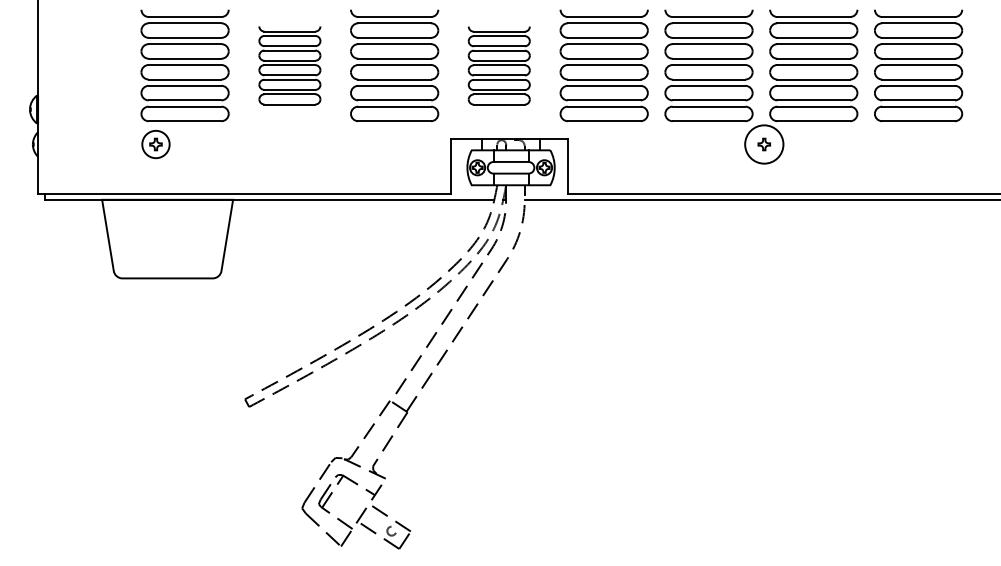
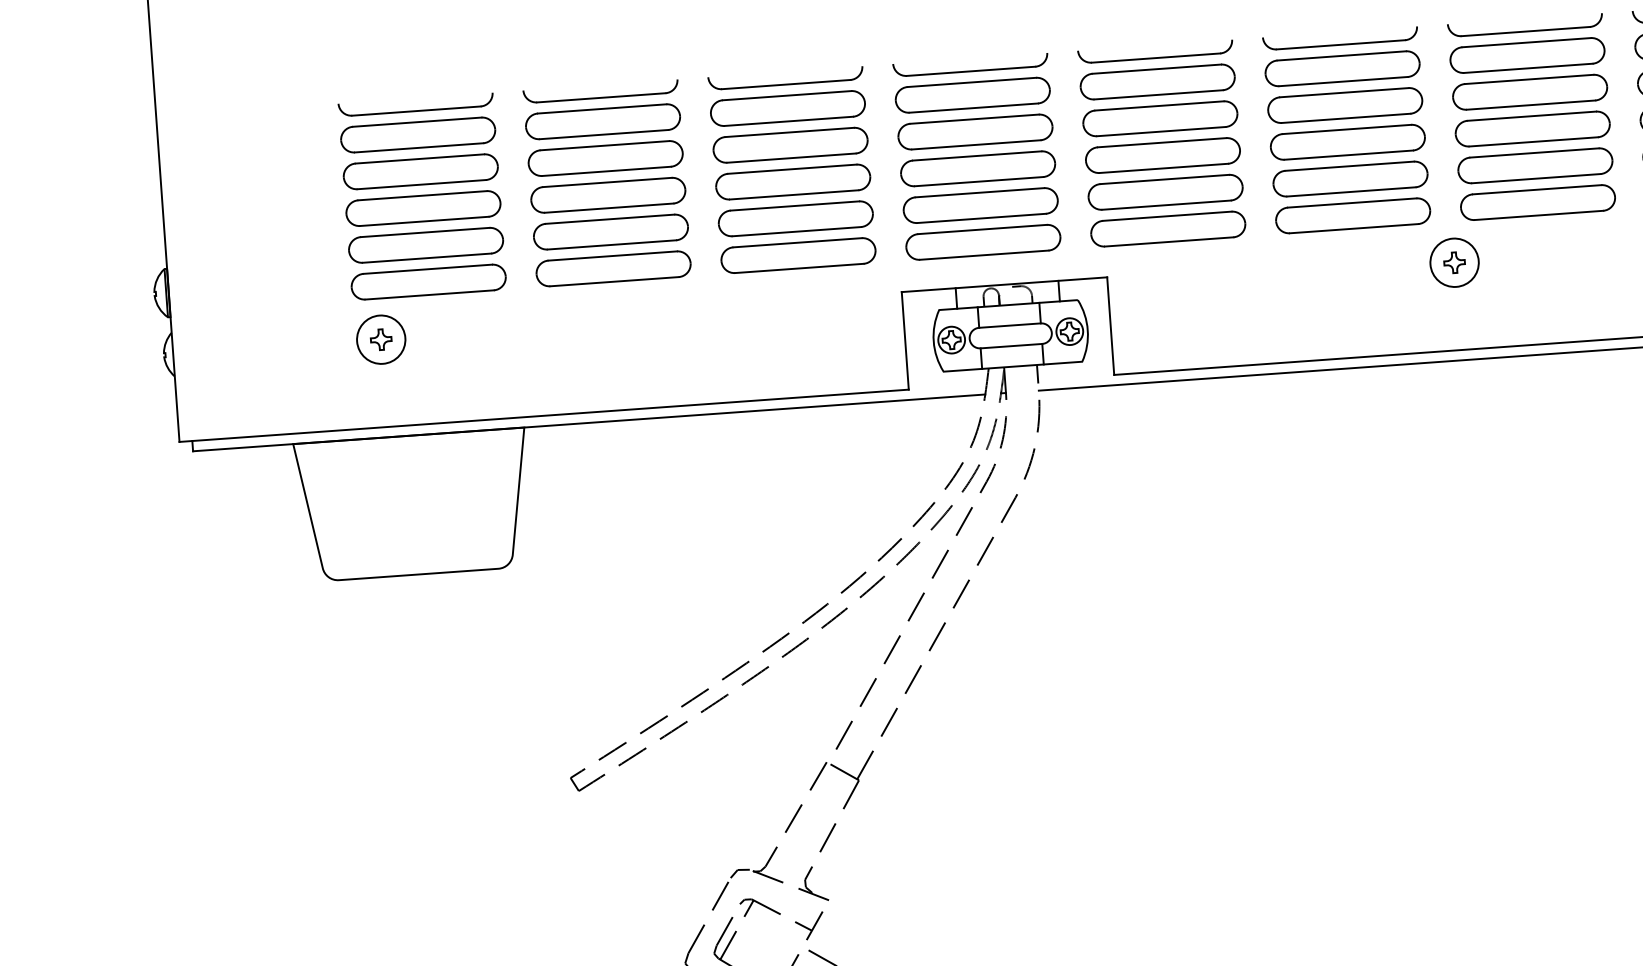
part: (289, 65) -> (606, 183), size x1.43
part: (498, 65) -> (975, 156), size x1.43
circle: (763, 144) -> (1453, 262), size x0.71

